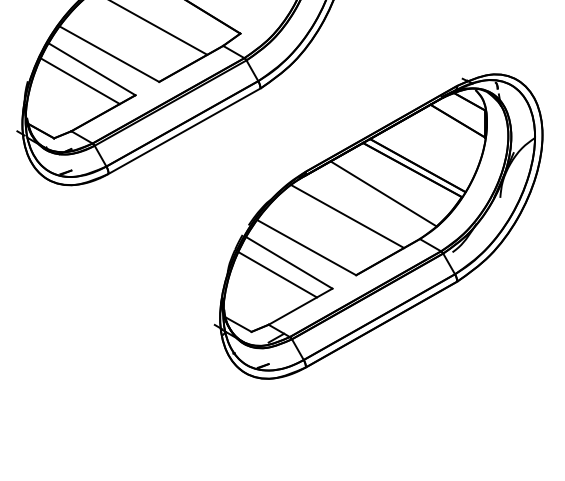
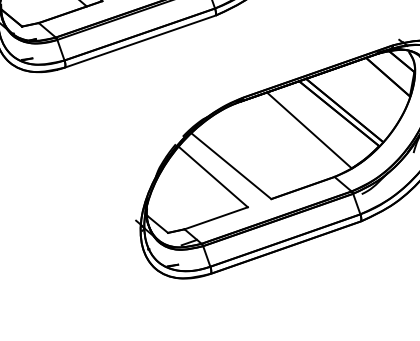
line: (347, 216) -> (273, 144), removed
line: (277, 274) -> (200, 185), removed

